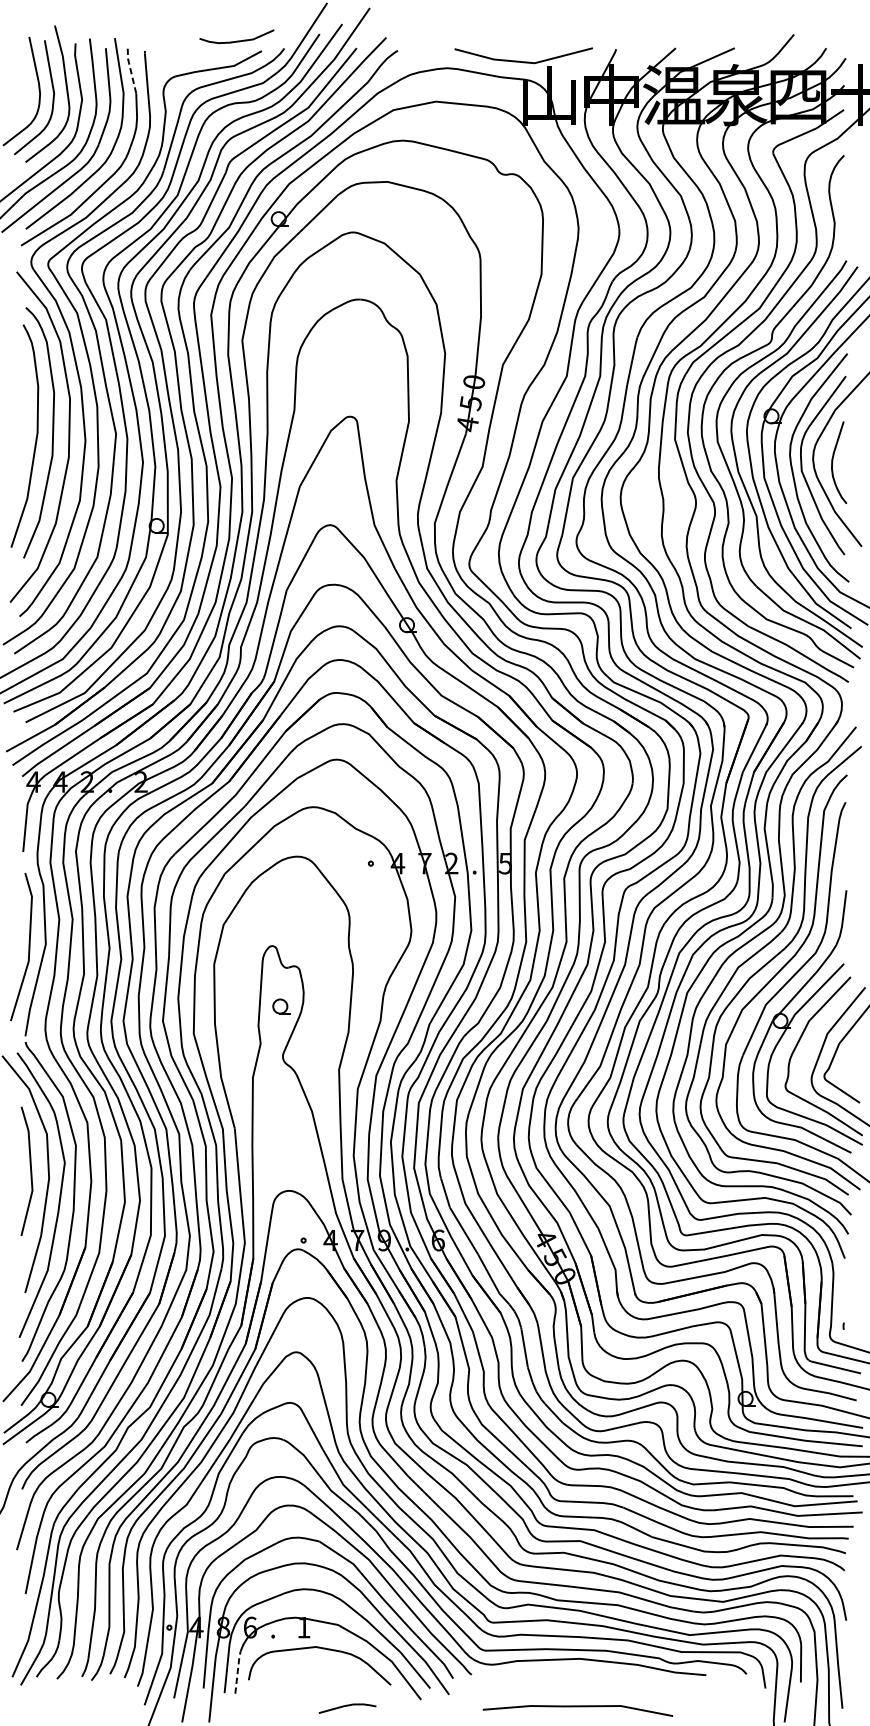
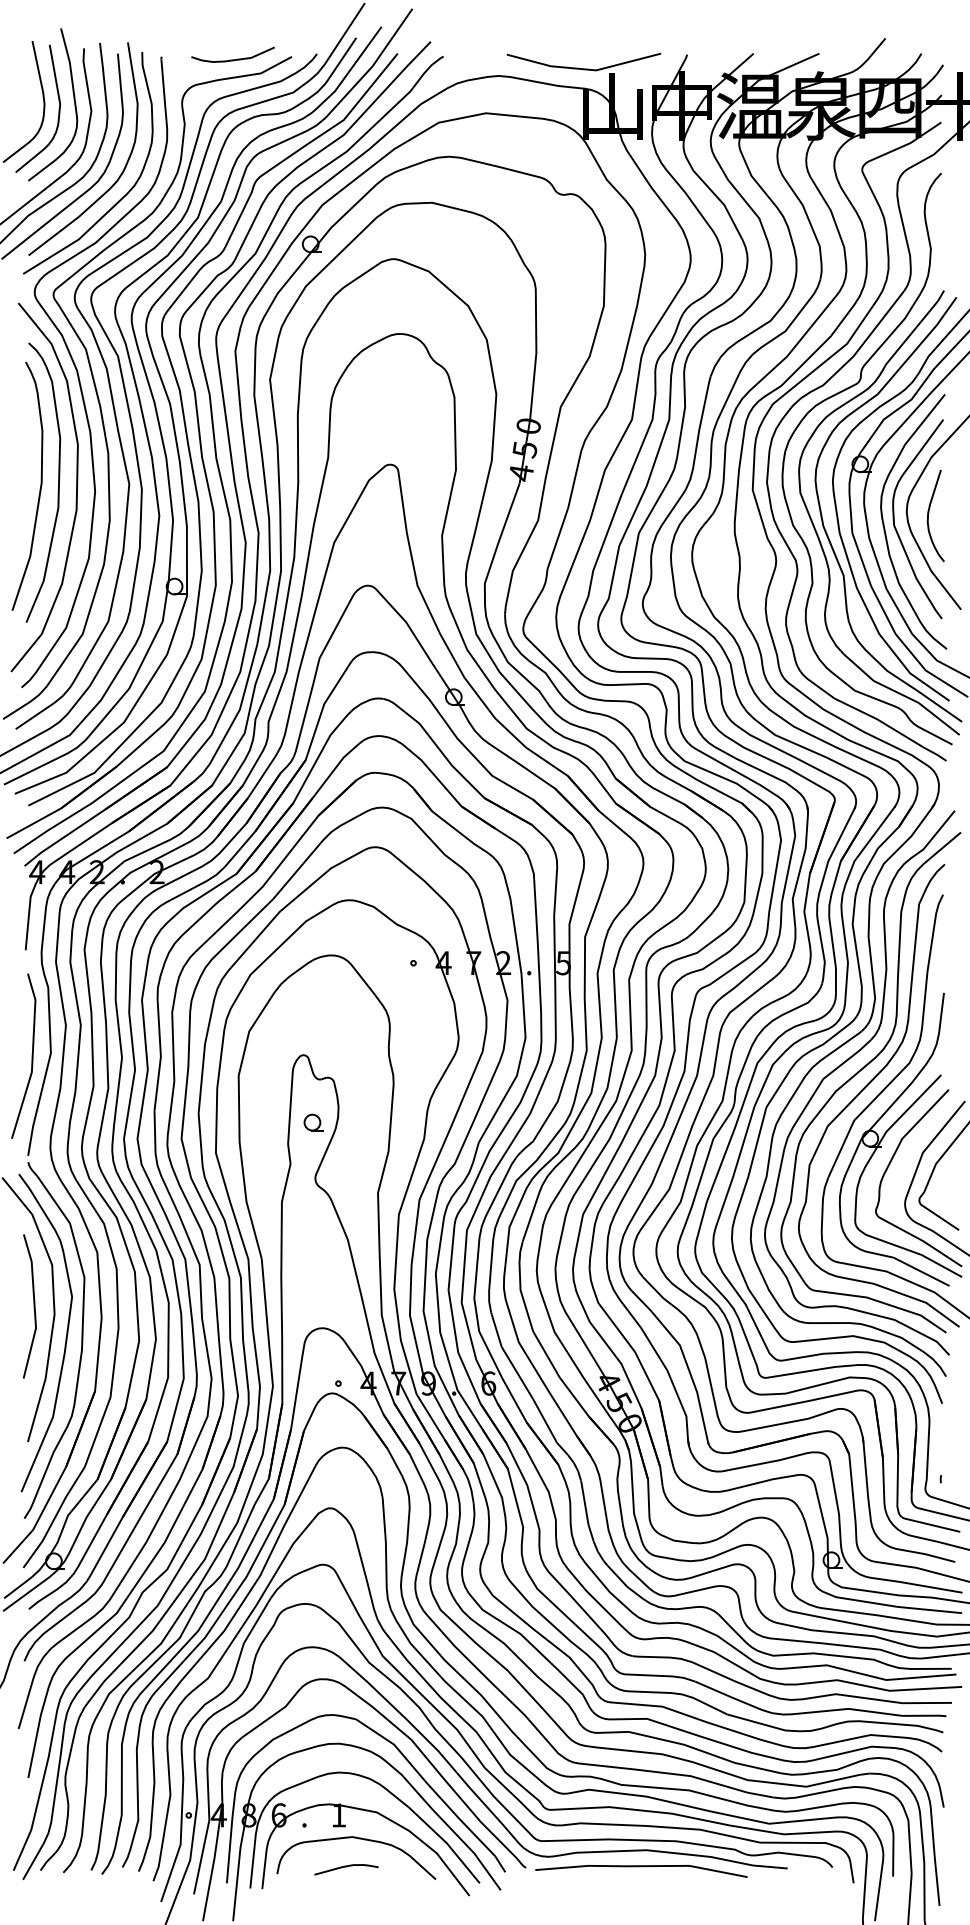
curve: (236, 40) -> (232, 59), moved
line: (130, 69) -> (145, 77), dashed -> solid
line: (238, 1671) -> (265, 1864), dashed -> solid
curve: (347, 1706) -> (346, 1867), moved
line: (577, 1707) -> (641, 1867), moved

